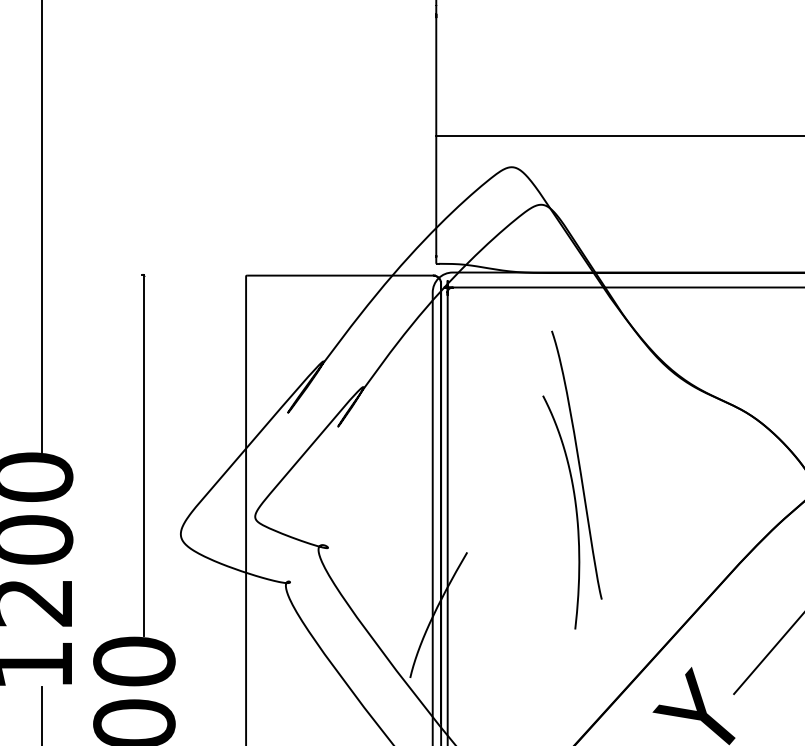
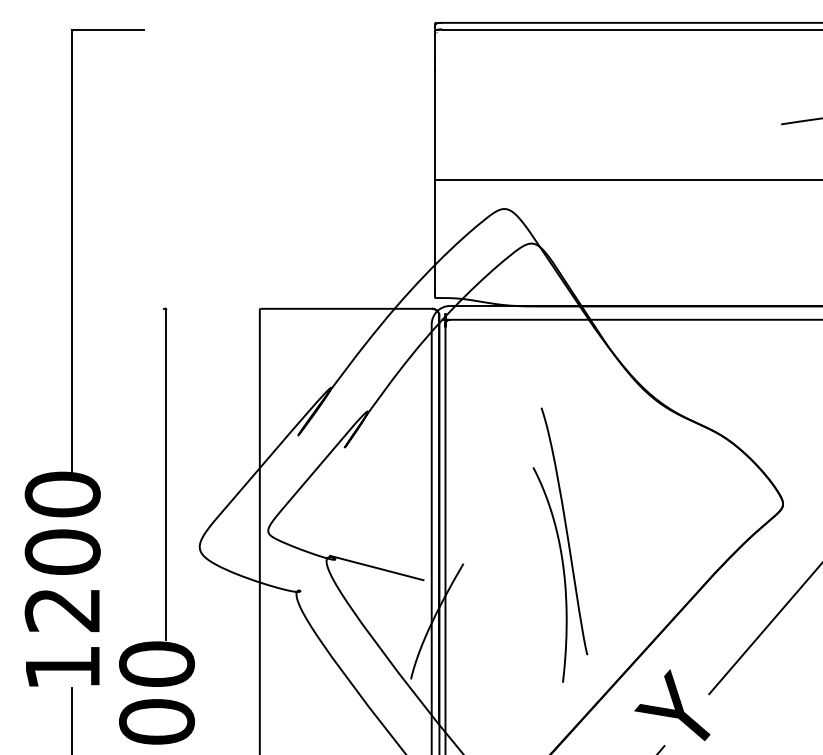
part: (572, 479) -> (560, 544), moved
line: (372, 556) -> (376, 567), added

